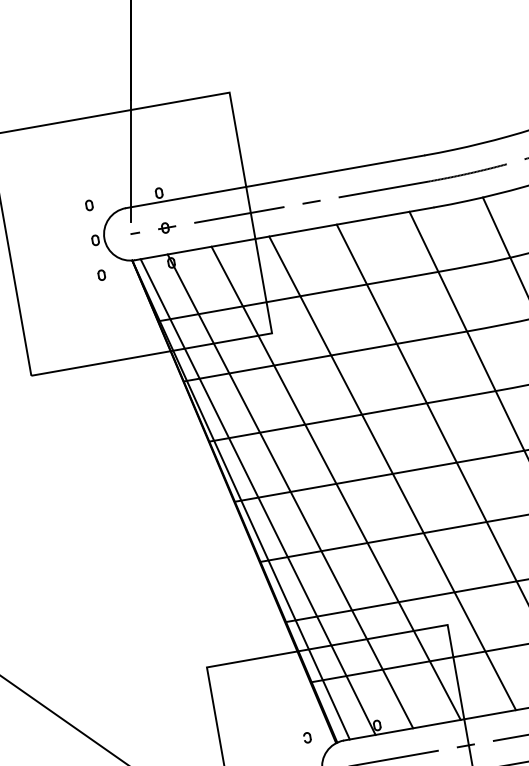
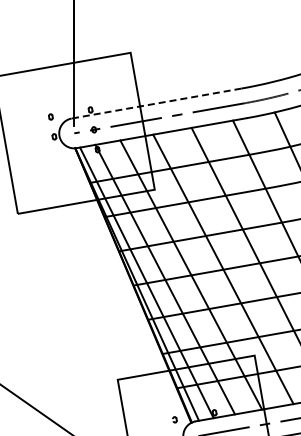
line: (275, 181) -> (156, 103), solid -> dashed
part: (101, 274) -> (57, 156), removed

